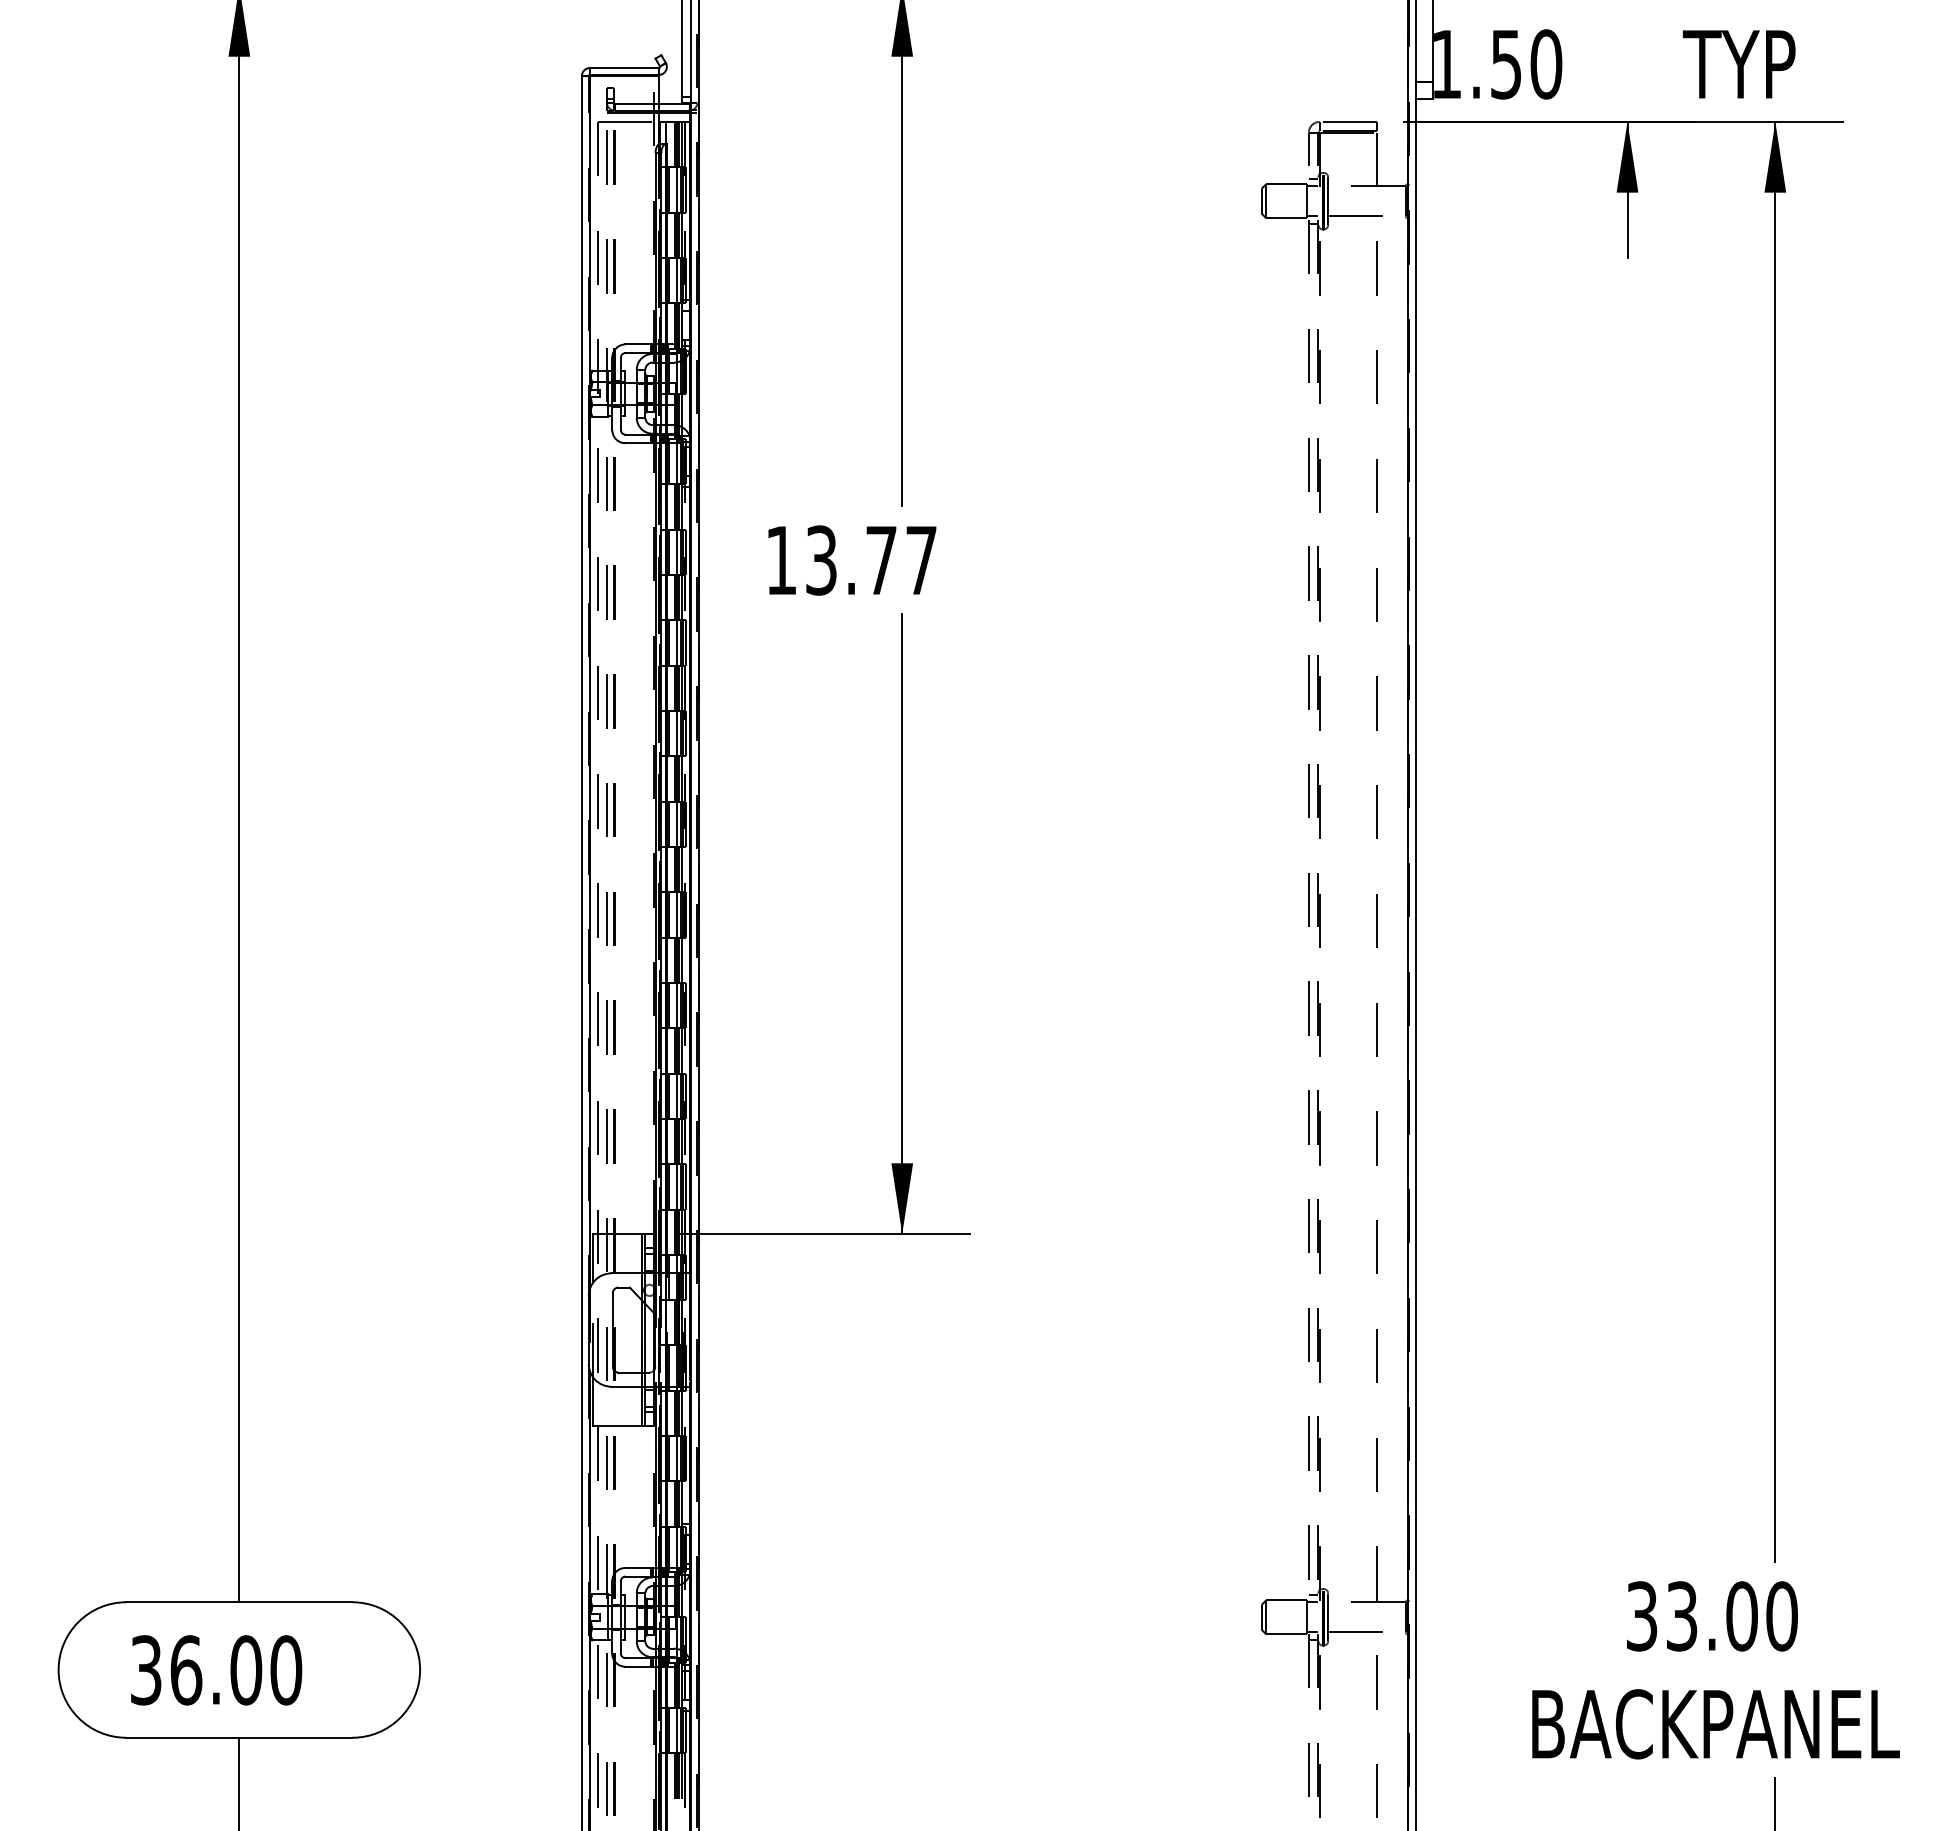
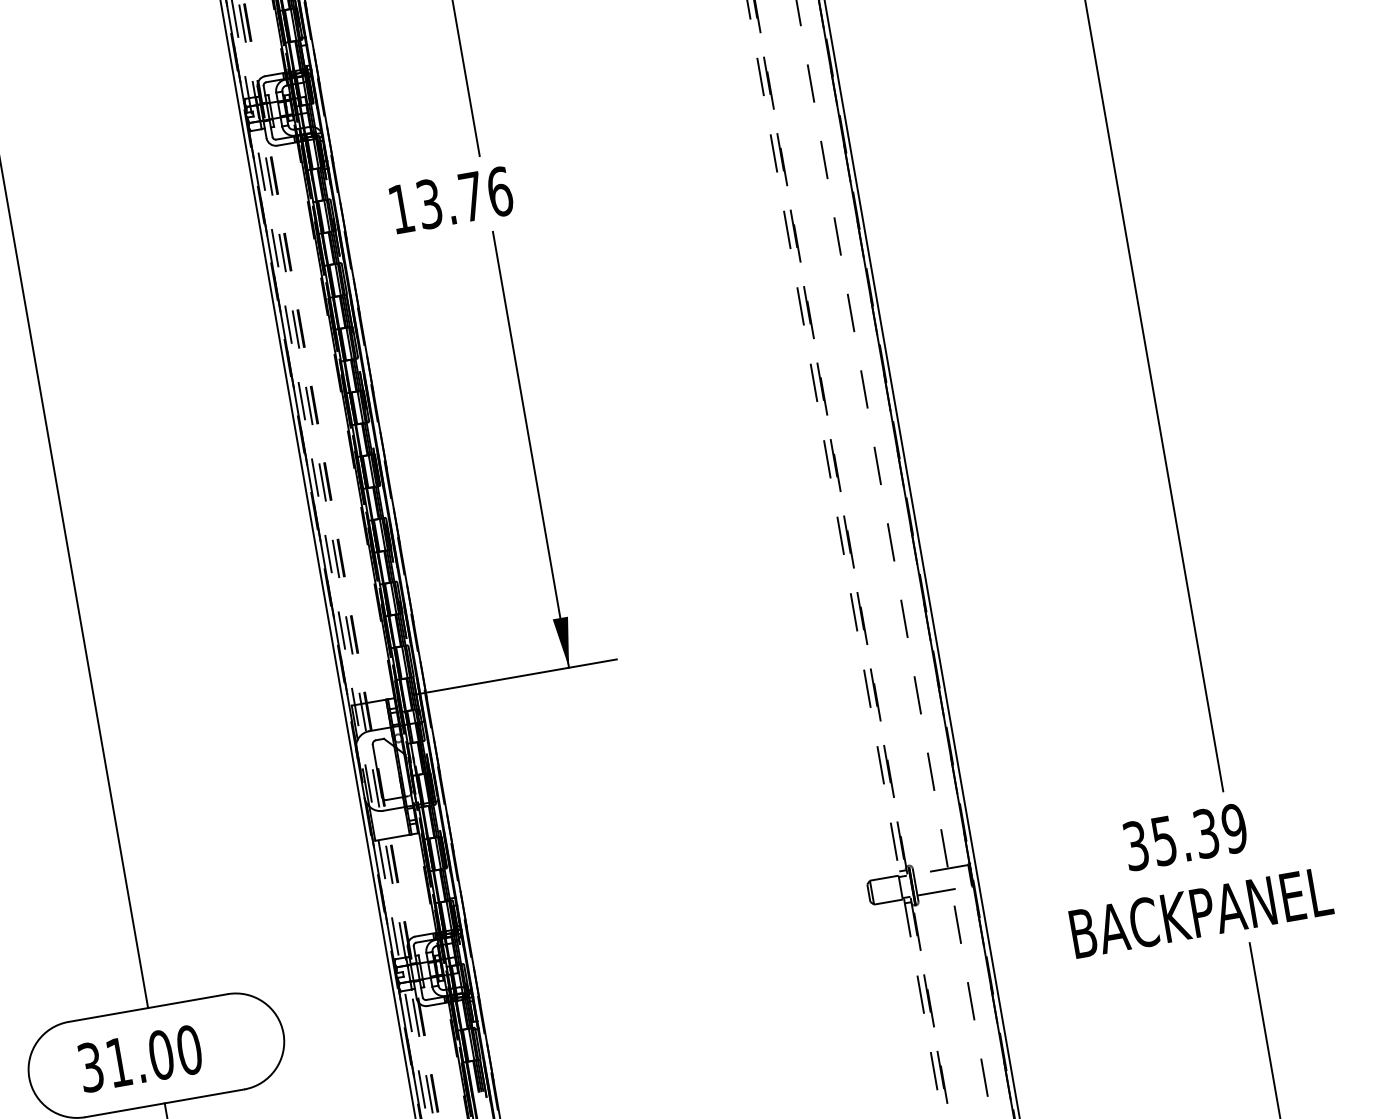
text: (921, 560) -> (499, 191), 13.77 -> 13.76
text: (1732, 1616) -> (1199, 834), 33.00 -> 35.39
text: (186, 1670) -> (119, 1062), 36.00 -> 31.00

